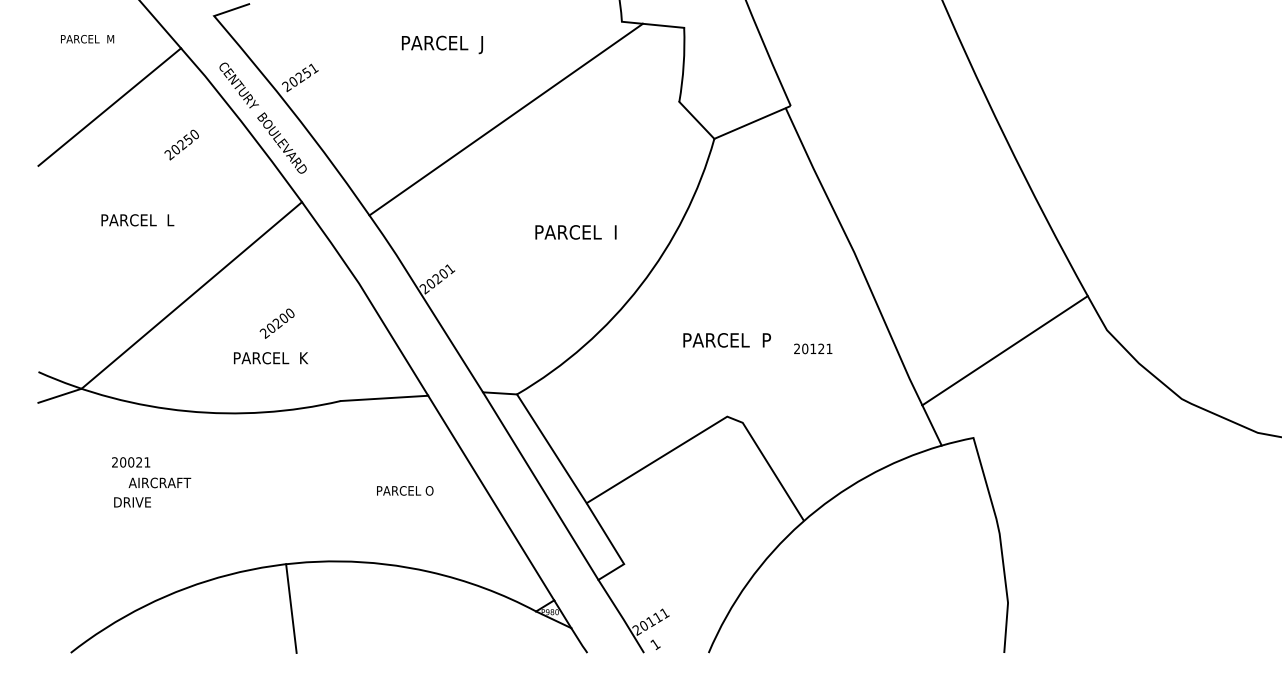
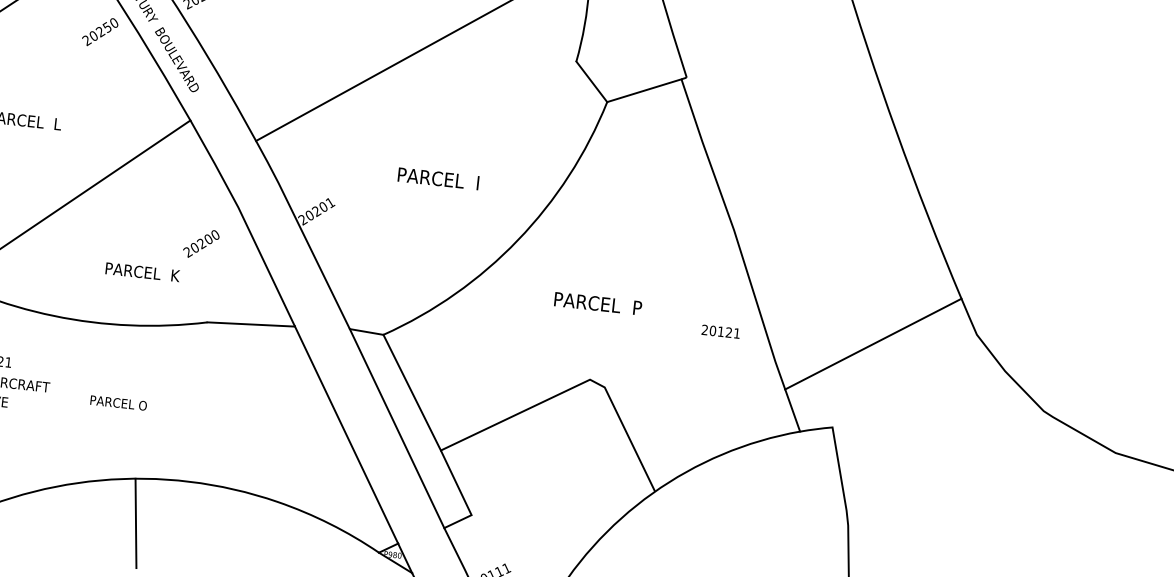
text: (181, 144) -> (100, 31), moved
text: (575, 232) -> (438, 178), moved
text: (276, 323) -> (200, 243), moved
text: (813, 348) -> (721, 331), moved
text: (405, 490) -> (119, 402), moved

